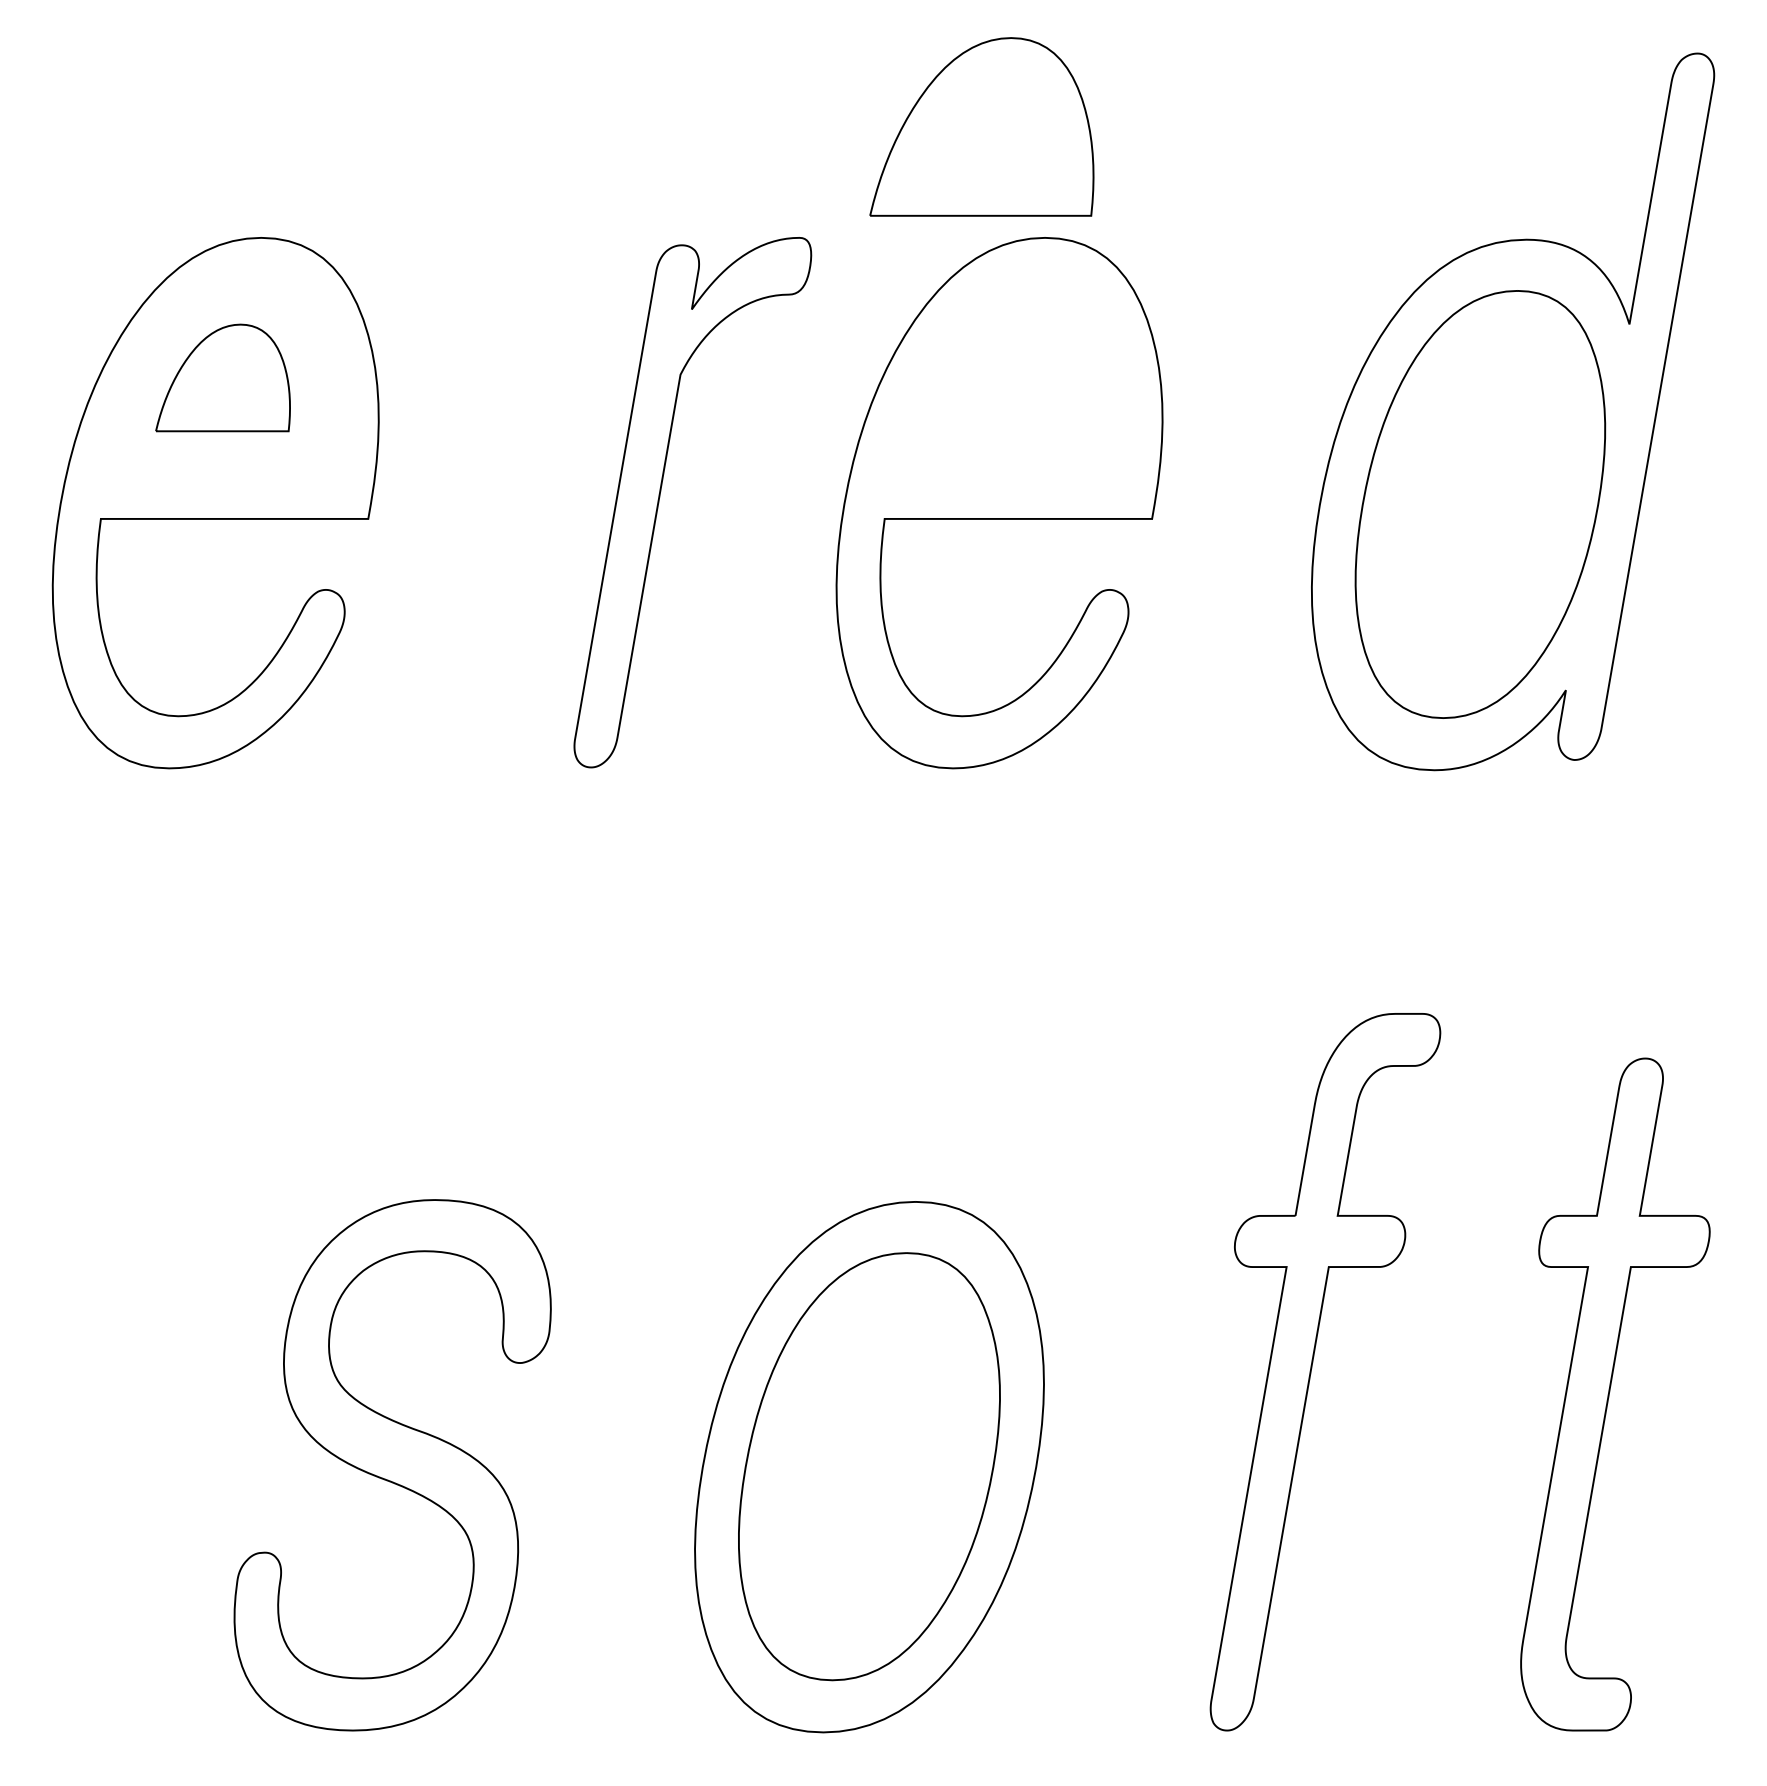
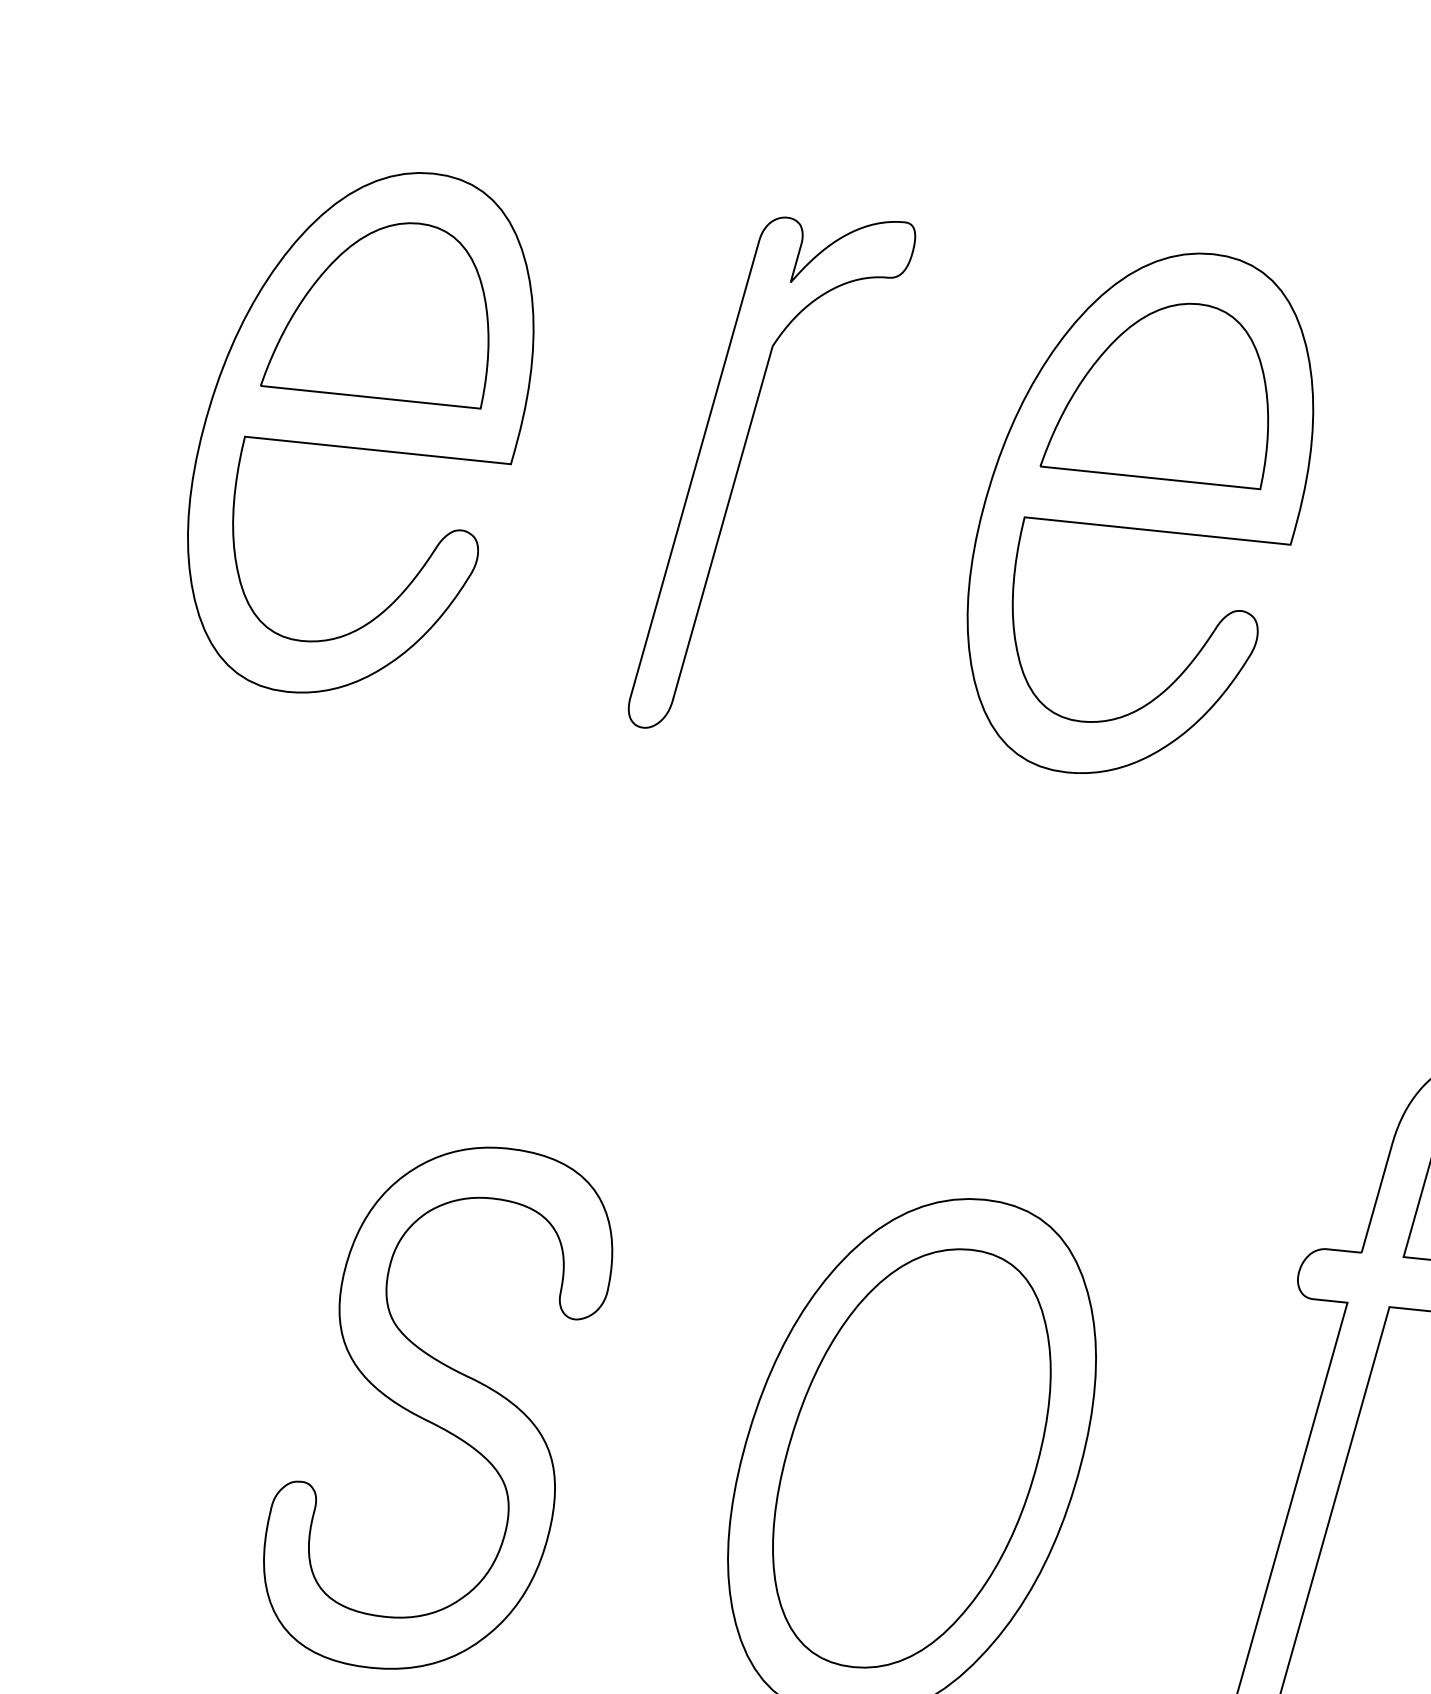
part: (981, 126) -> (1160, 389), moved
part: (222, 377) -> (380, 308), size x1.67
part: (660, 497) -> (740, 466), moved

